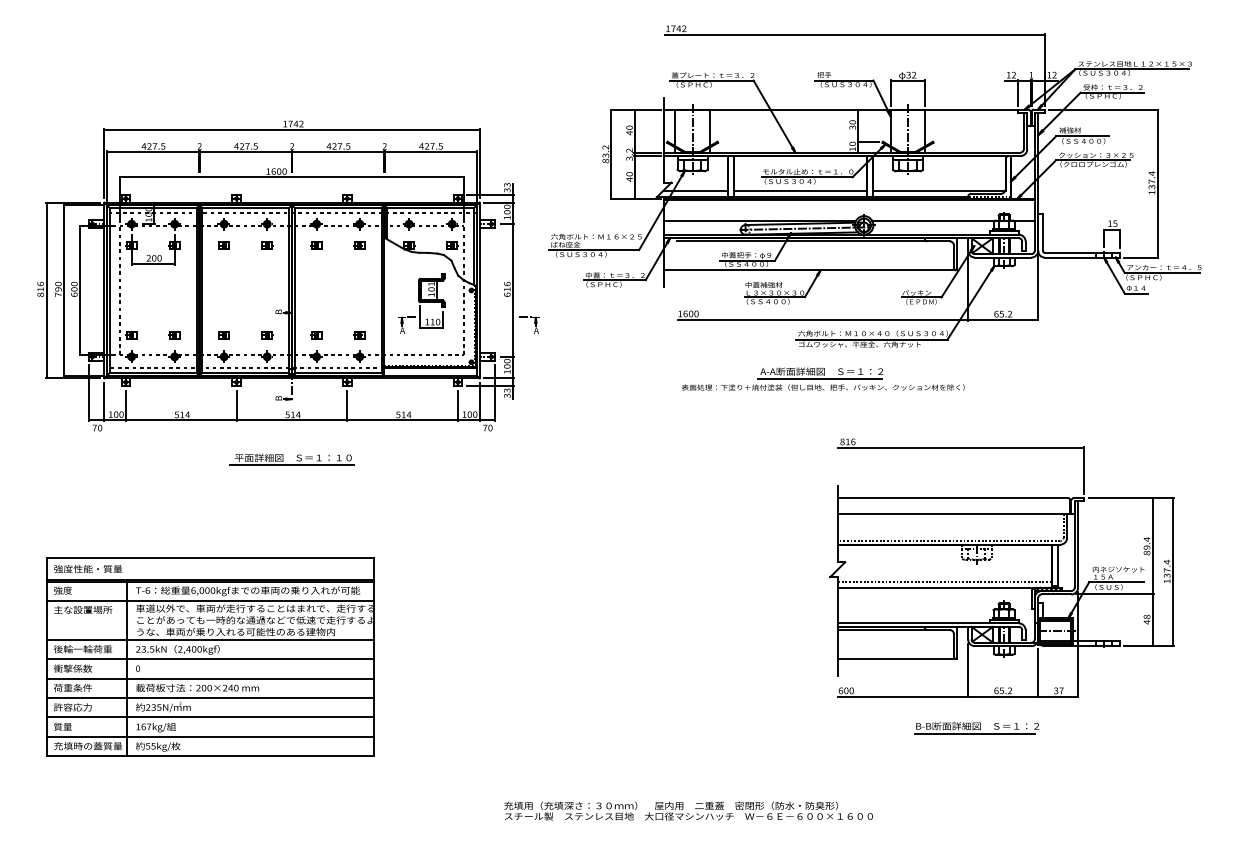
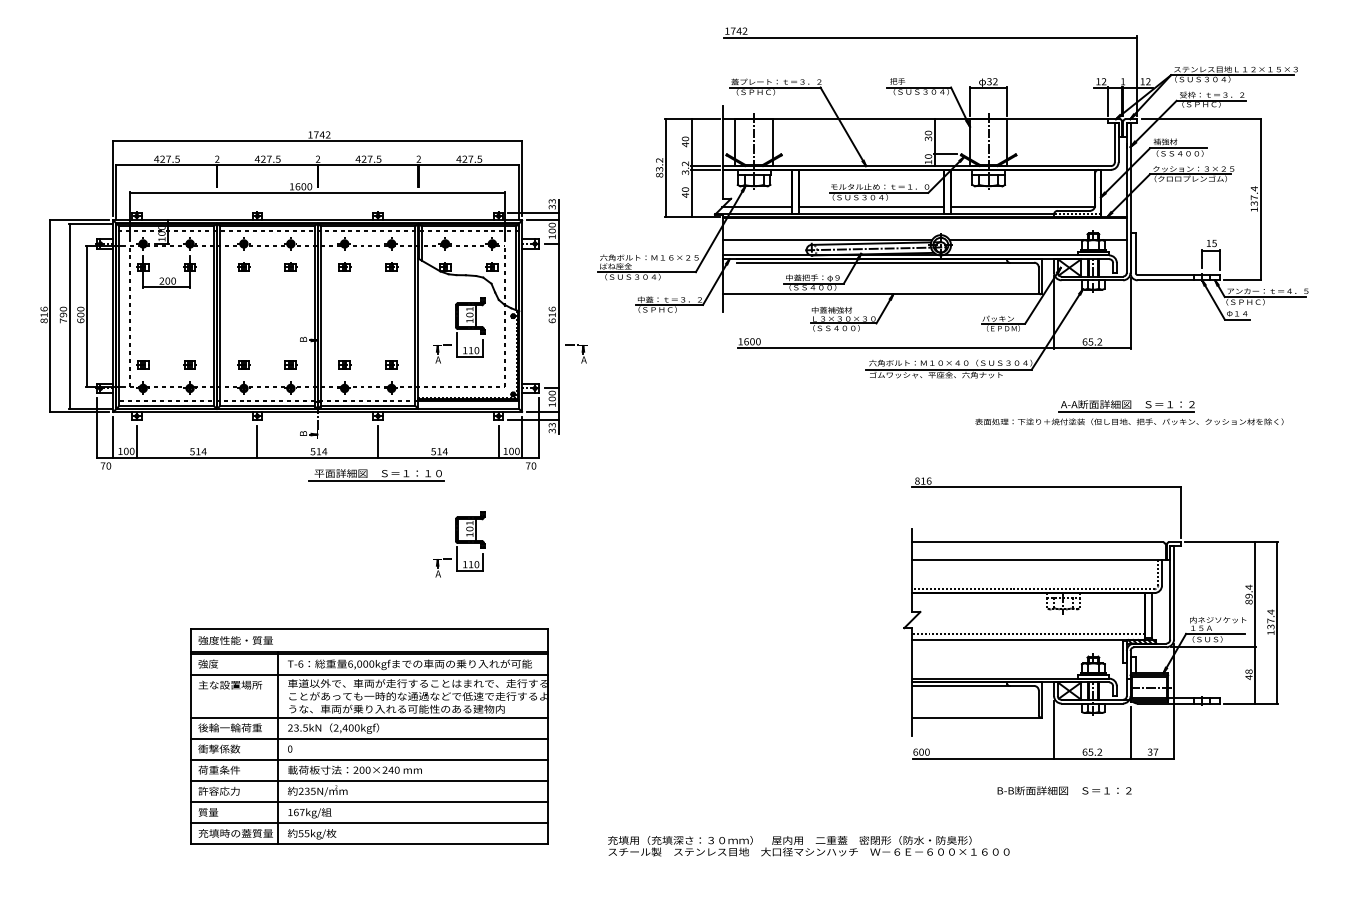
part: (823, 378) -> (1129, 412), moved
part: (291, 459) -> (376, 475), moved
part: (422, 500) -> (459, 544), added
part: (210, 657) -> (369, 736), moved
line: (974, 733) -> (1061, 798), removed
text: (688, 811) -> (808, 846), moved

